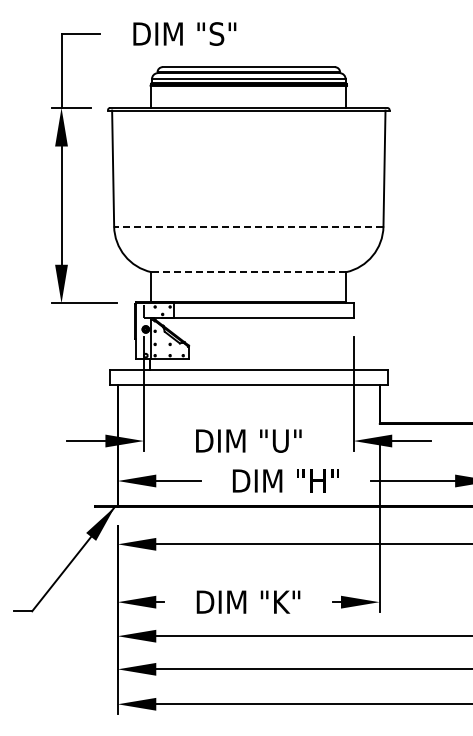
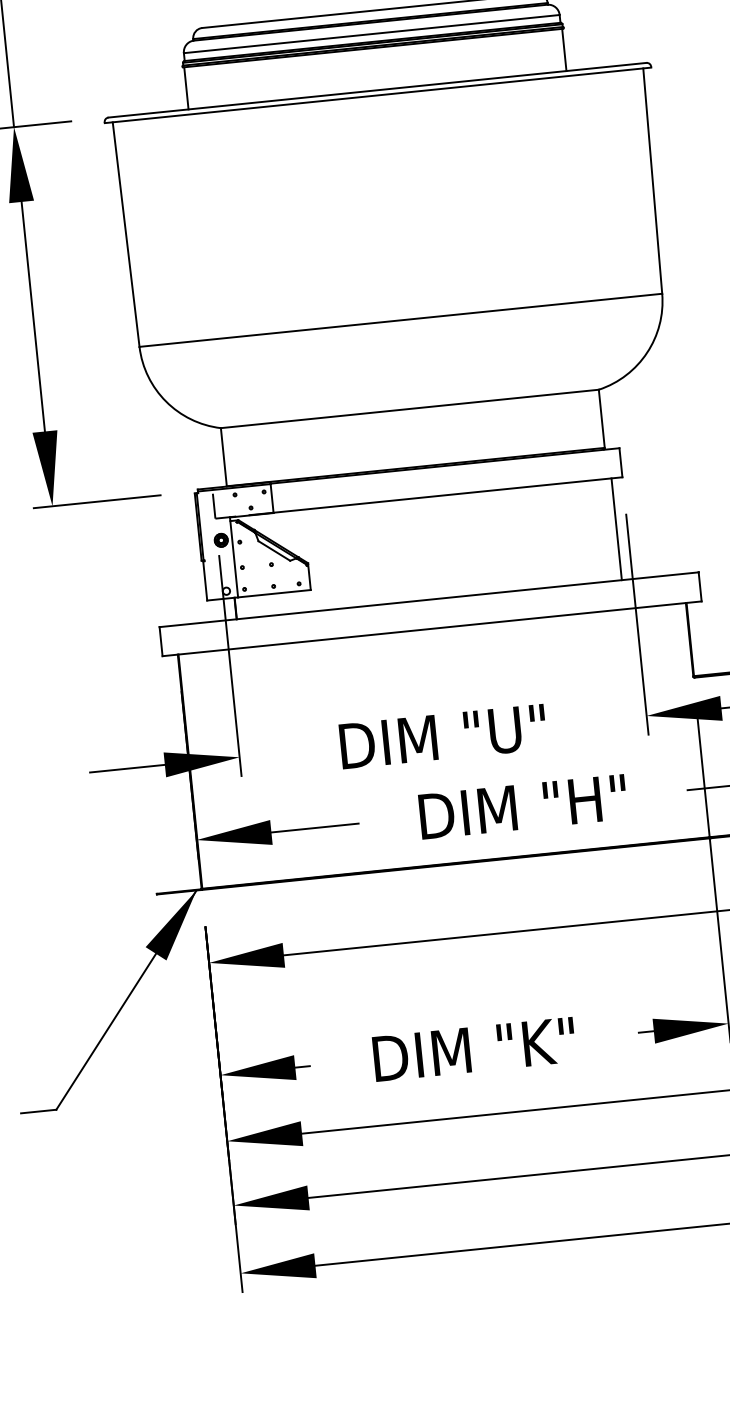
line: (248, 226) -> (400, 320), dashed -> solid
line: (248, 272) -> (409, 409), dashed -> solid
line: (348, 344) -> (617, 529), added

